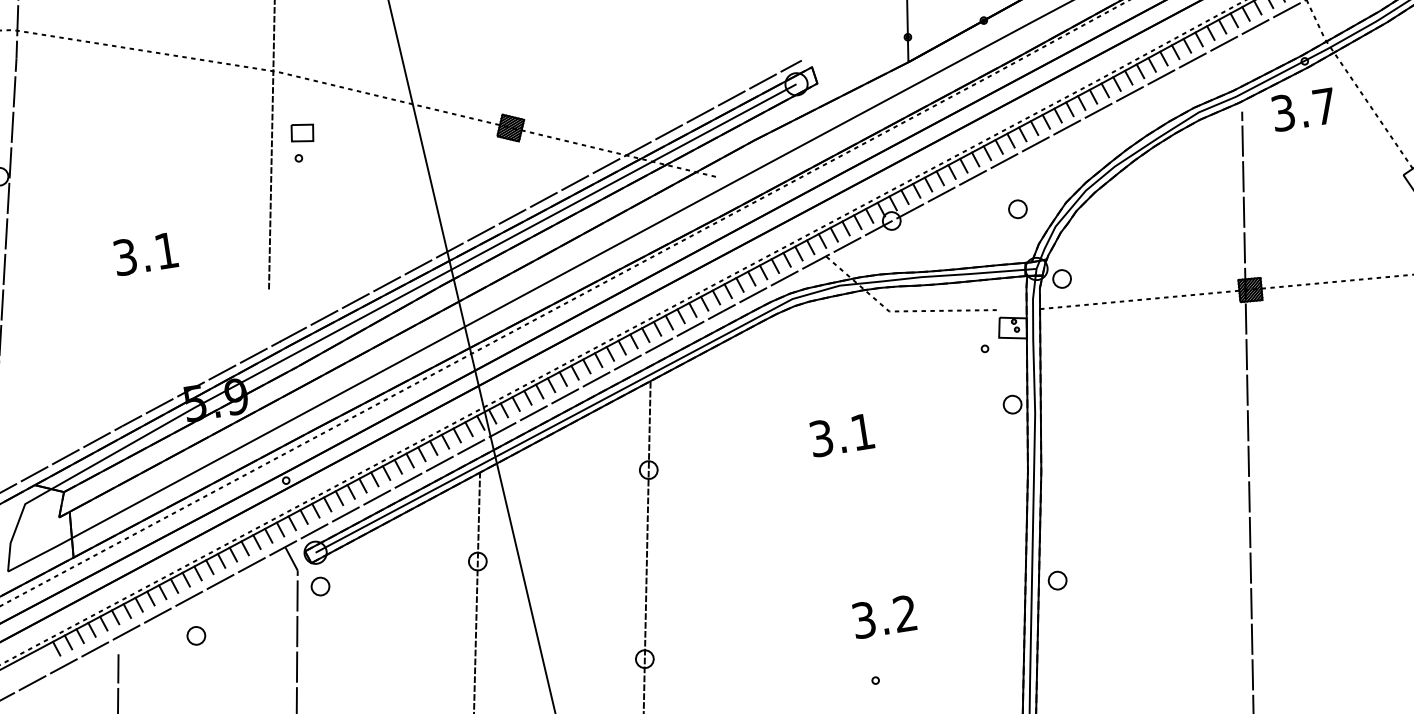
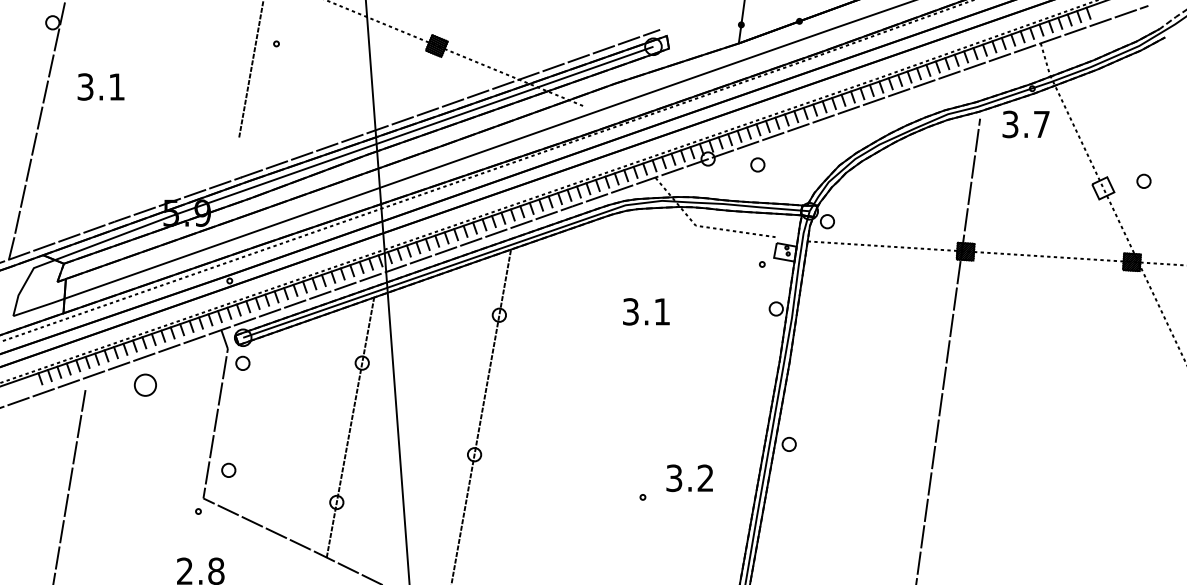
part: (301, 133) -> (281, 25), removed
part: (1017, 208) -> (757, 164), moved
text: (144, 253) -> (100, 86), moved
text: (884, 617) -> (689, 478), moved
part: (195, 636) -> (144, 385), size x1.6

